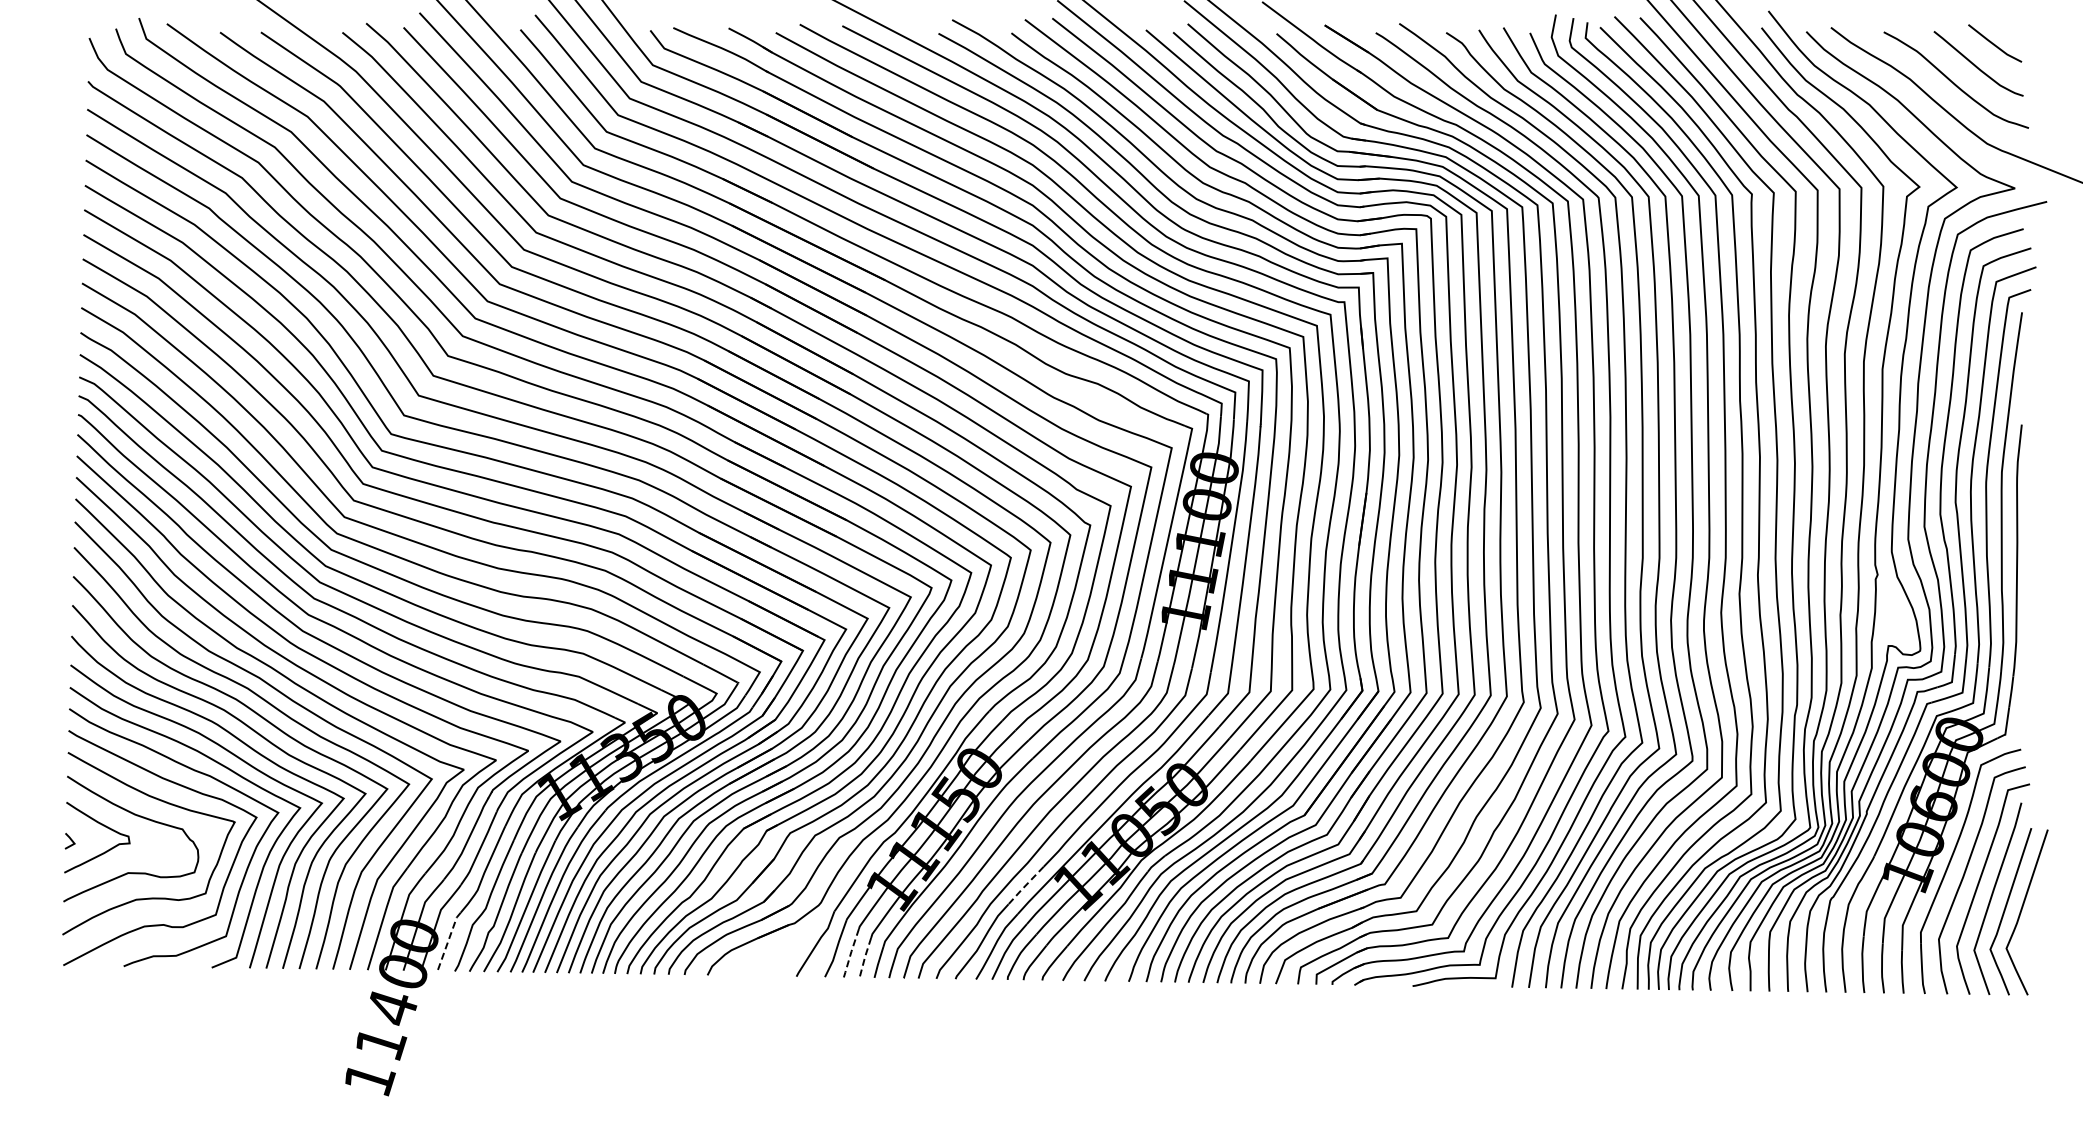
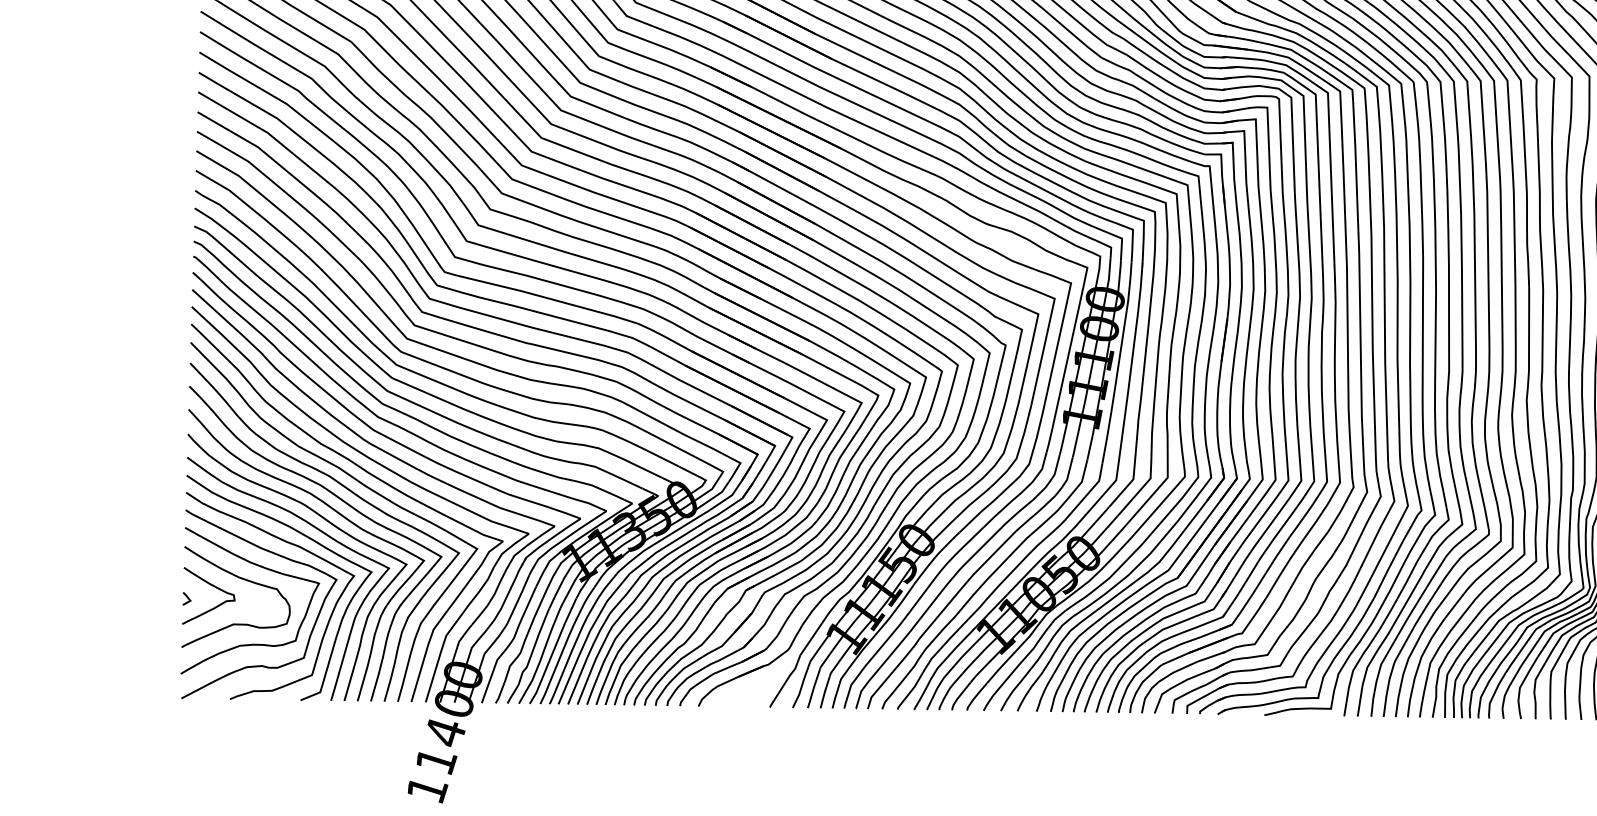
line: (1025, 886) -> (953, 635), dashed -> solid
line: (448, 940) -> (490, 678), dashed -> solid
line: (850, 953) -> (813, 688), dashed -> solid
line: (864, 957) -> (824, 692), dashed -> solid

